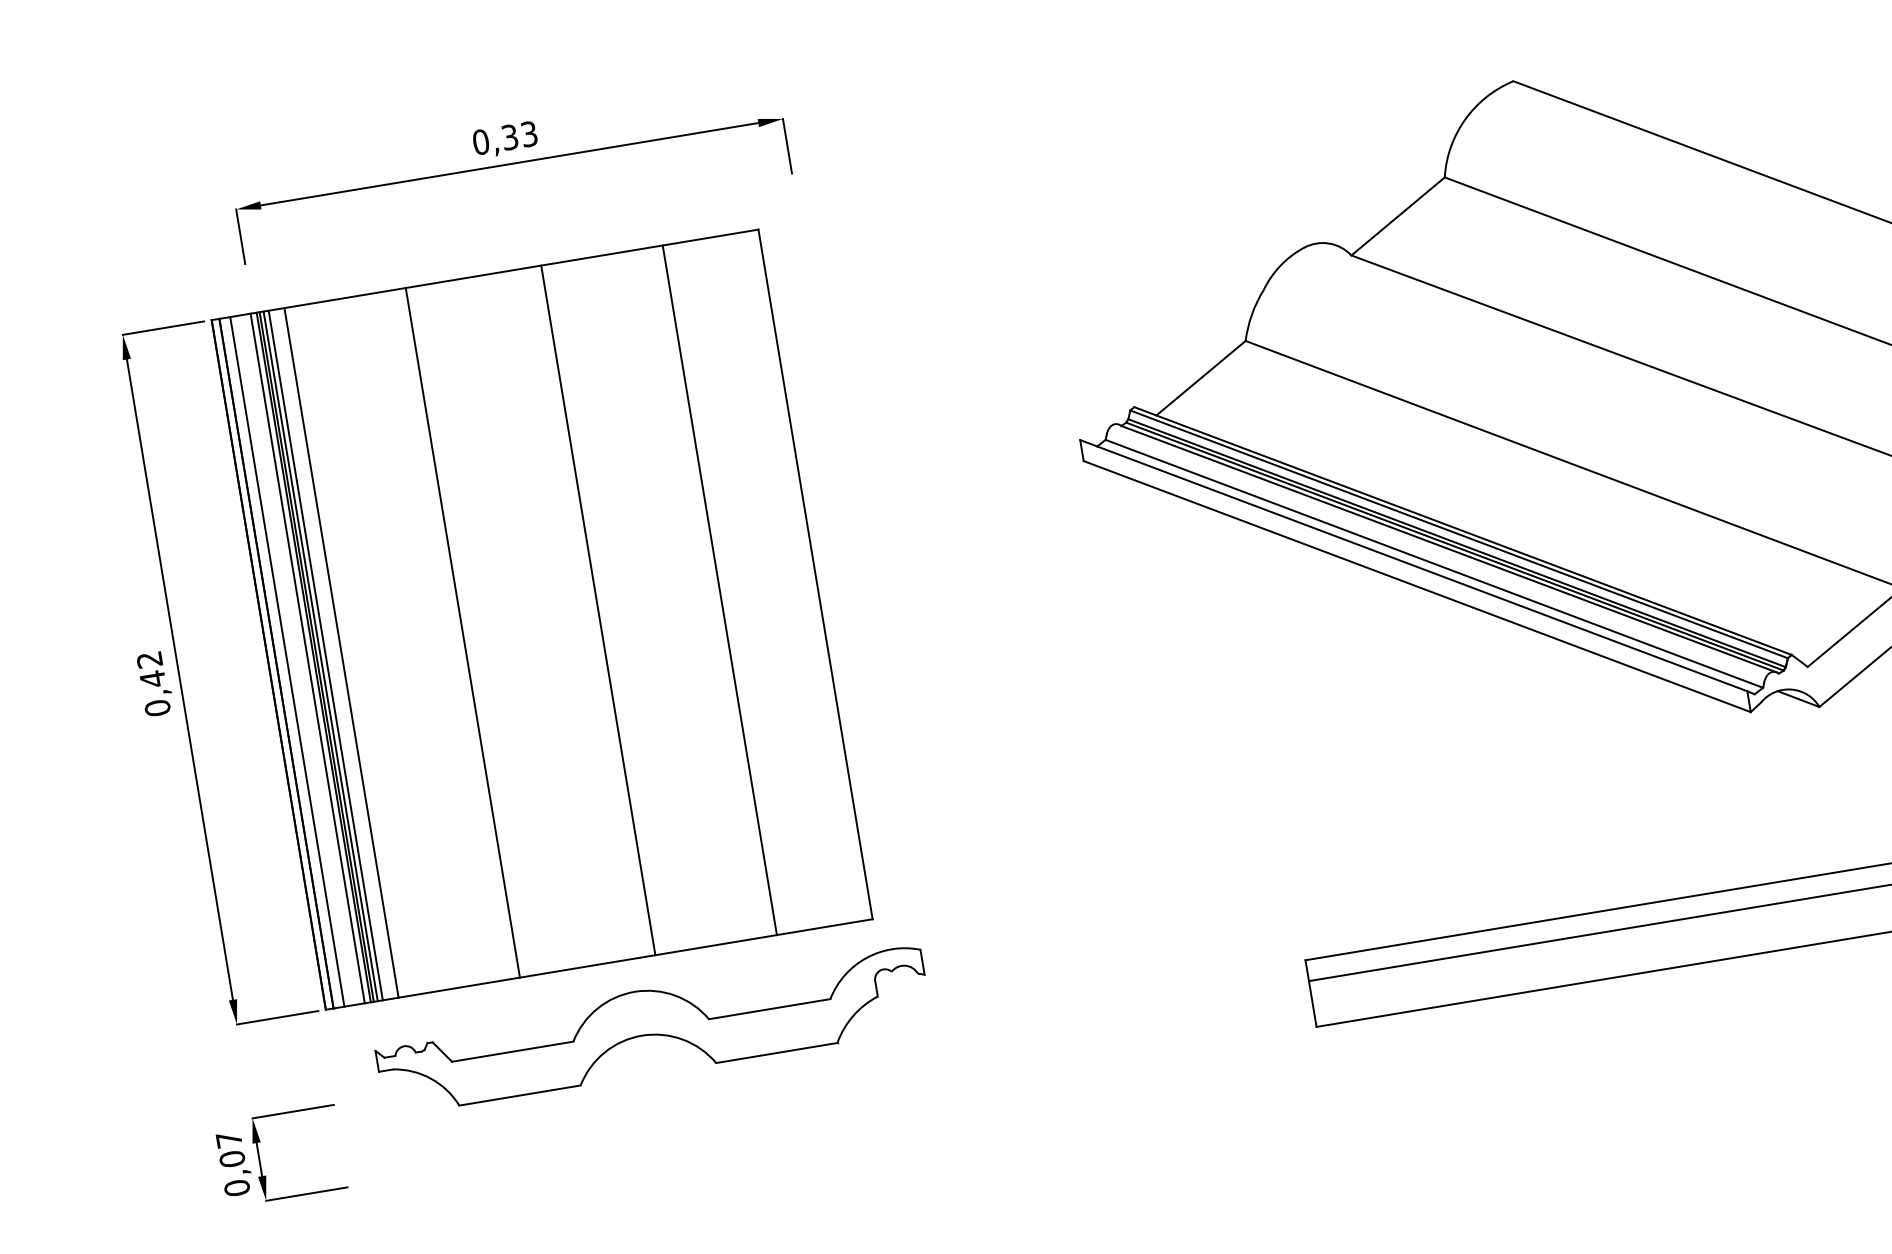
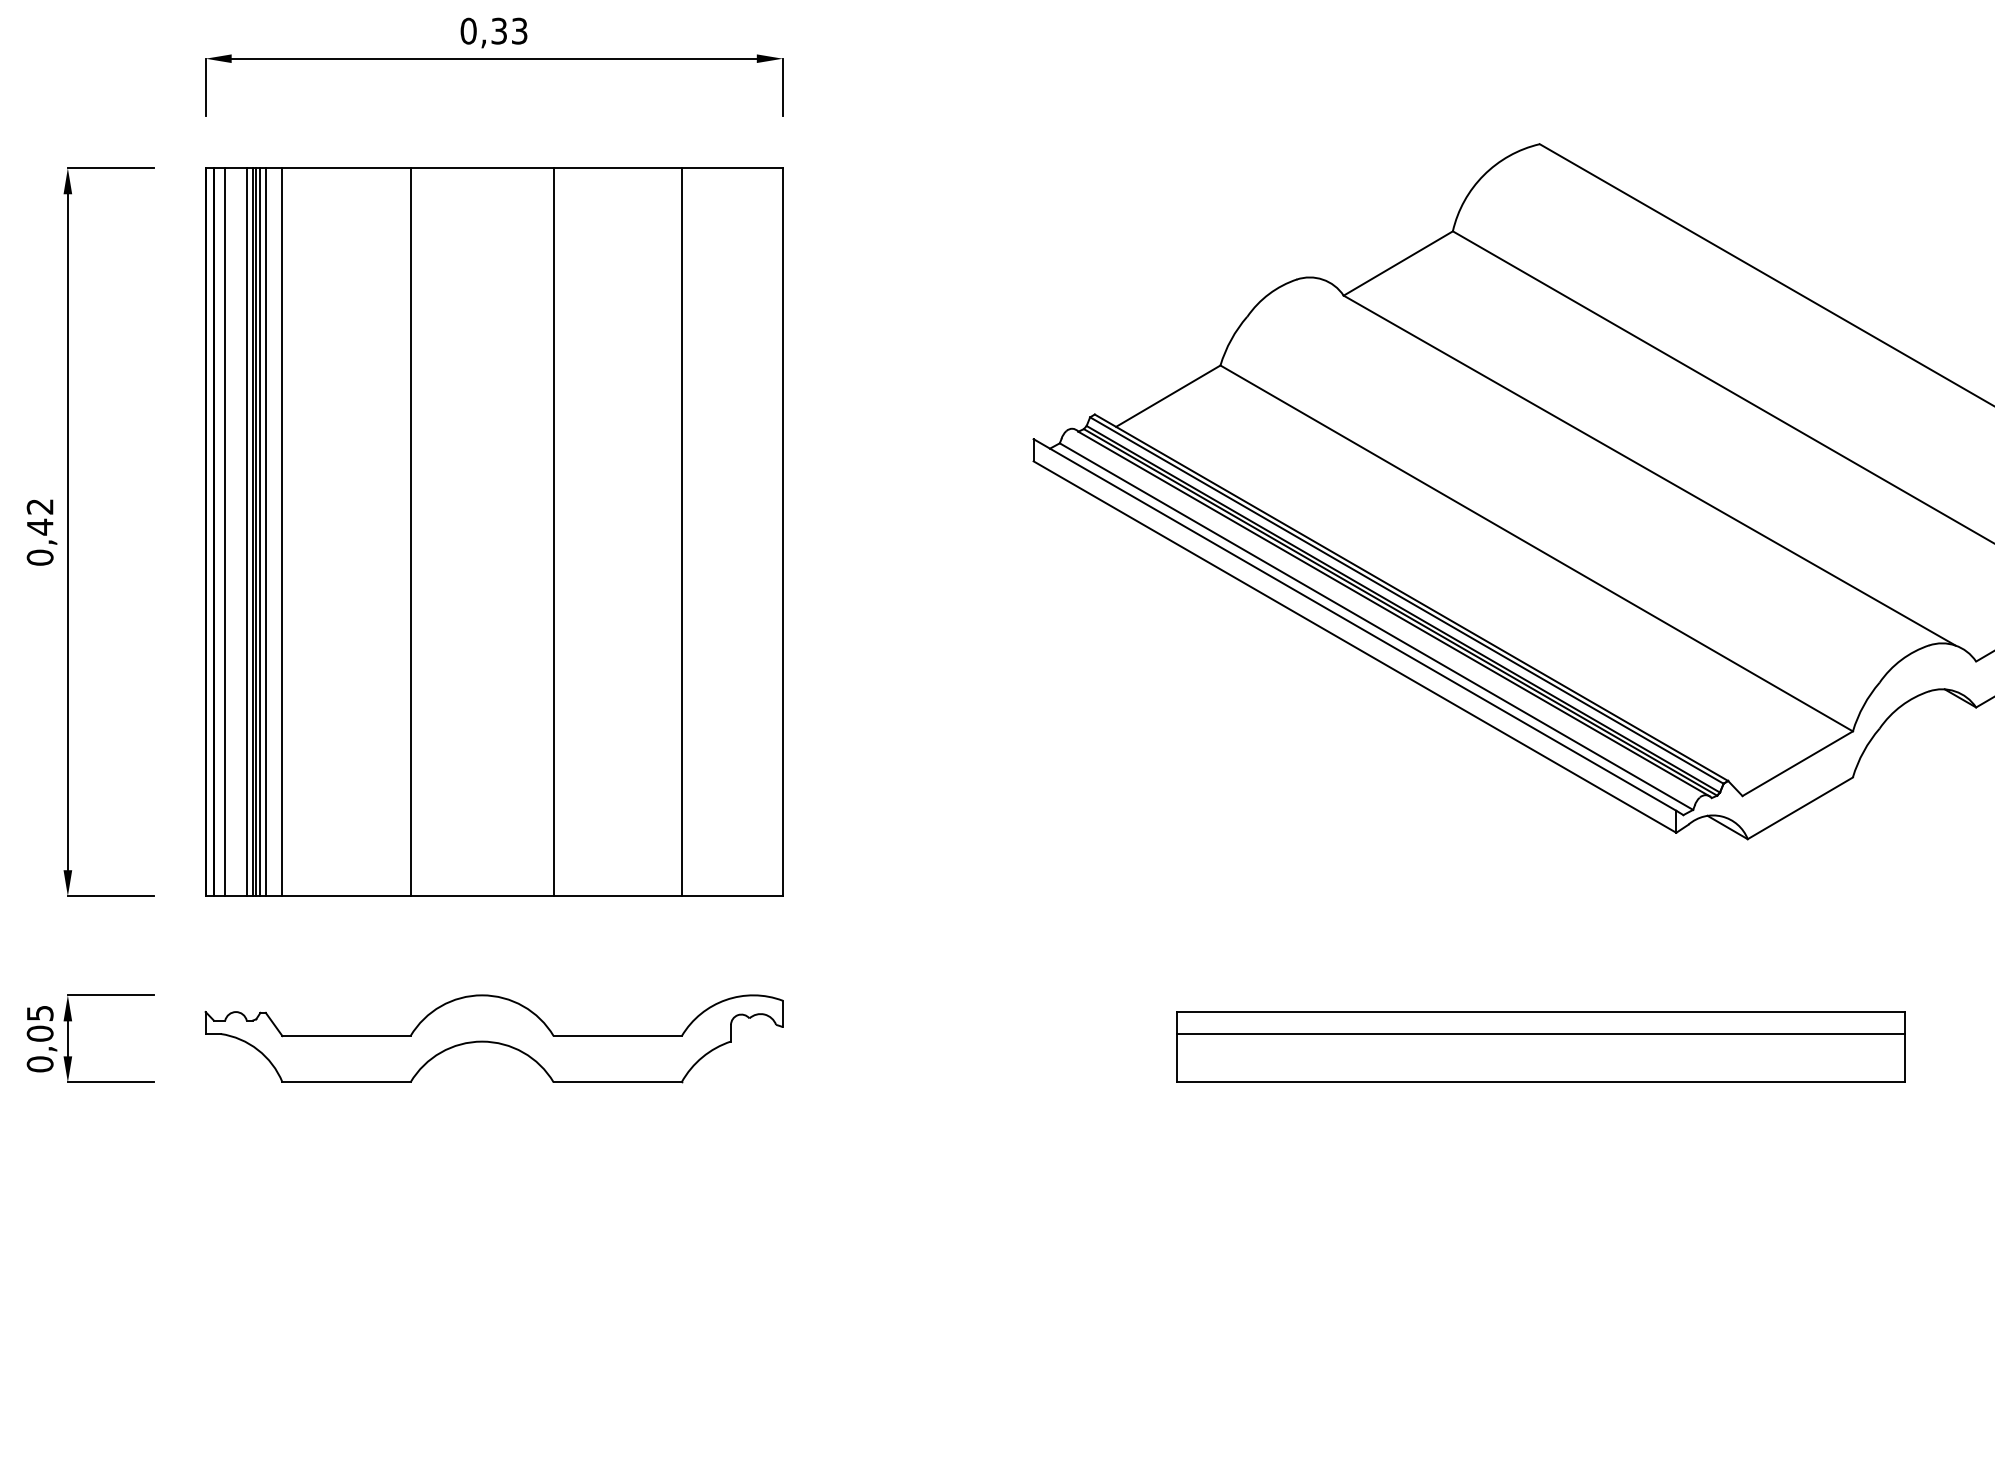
part: (542, 618) -> (494, 531), moved
part: (652, 1030) -> (493, 1038), moved
text: (229, 1139) -> (40, 1013), 0,07 -> 0,05

